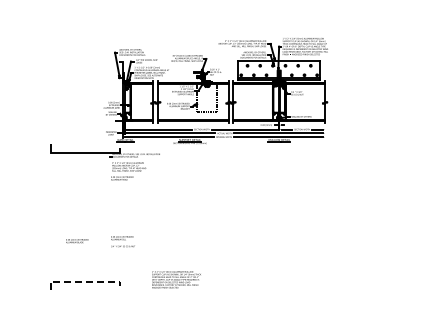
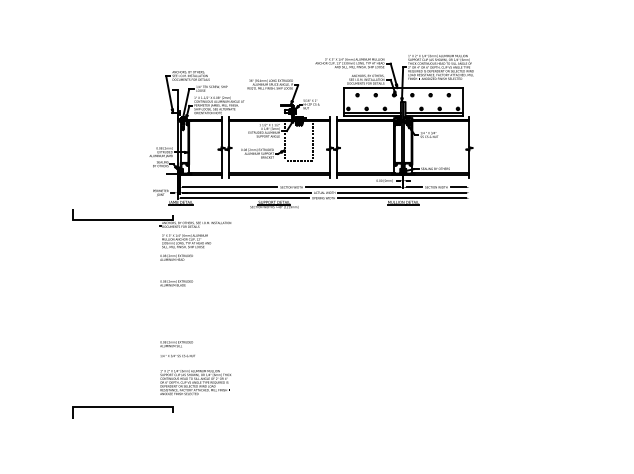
text: (77, 241) -> (176, 283), moved
text: (176, 279) -> (195, 382), moved
line: (83, 281) -> (120, 406), dashed -> solid

